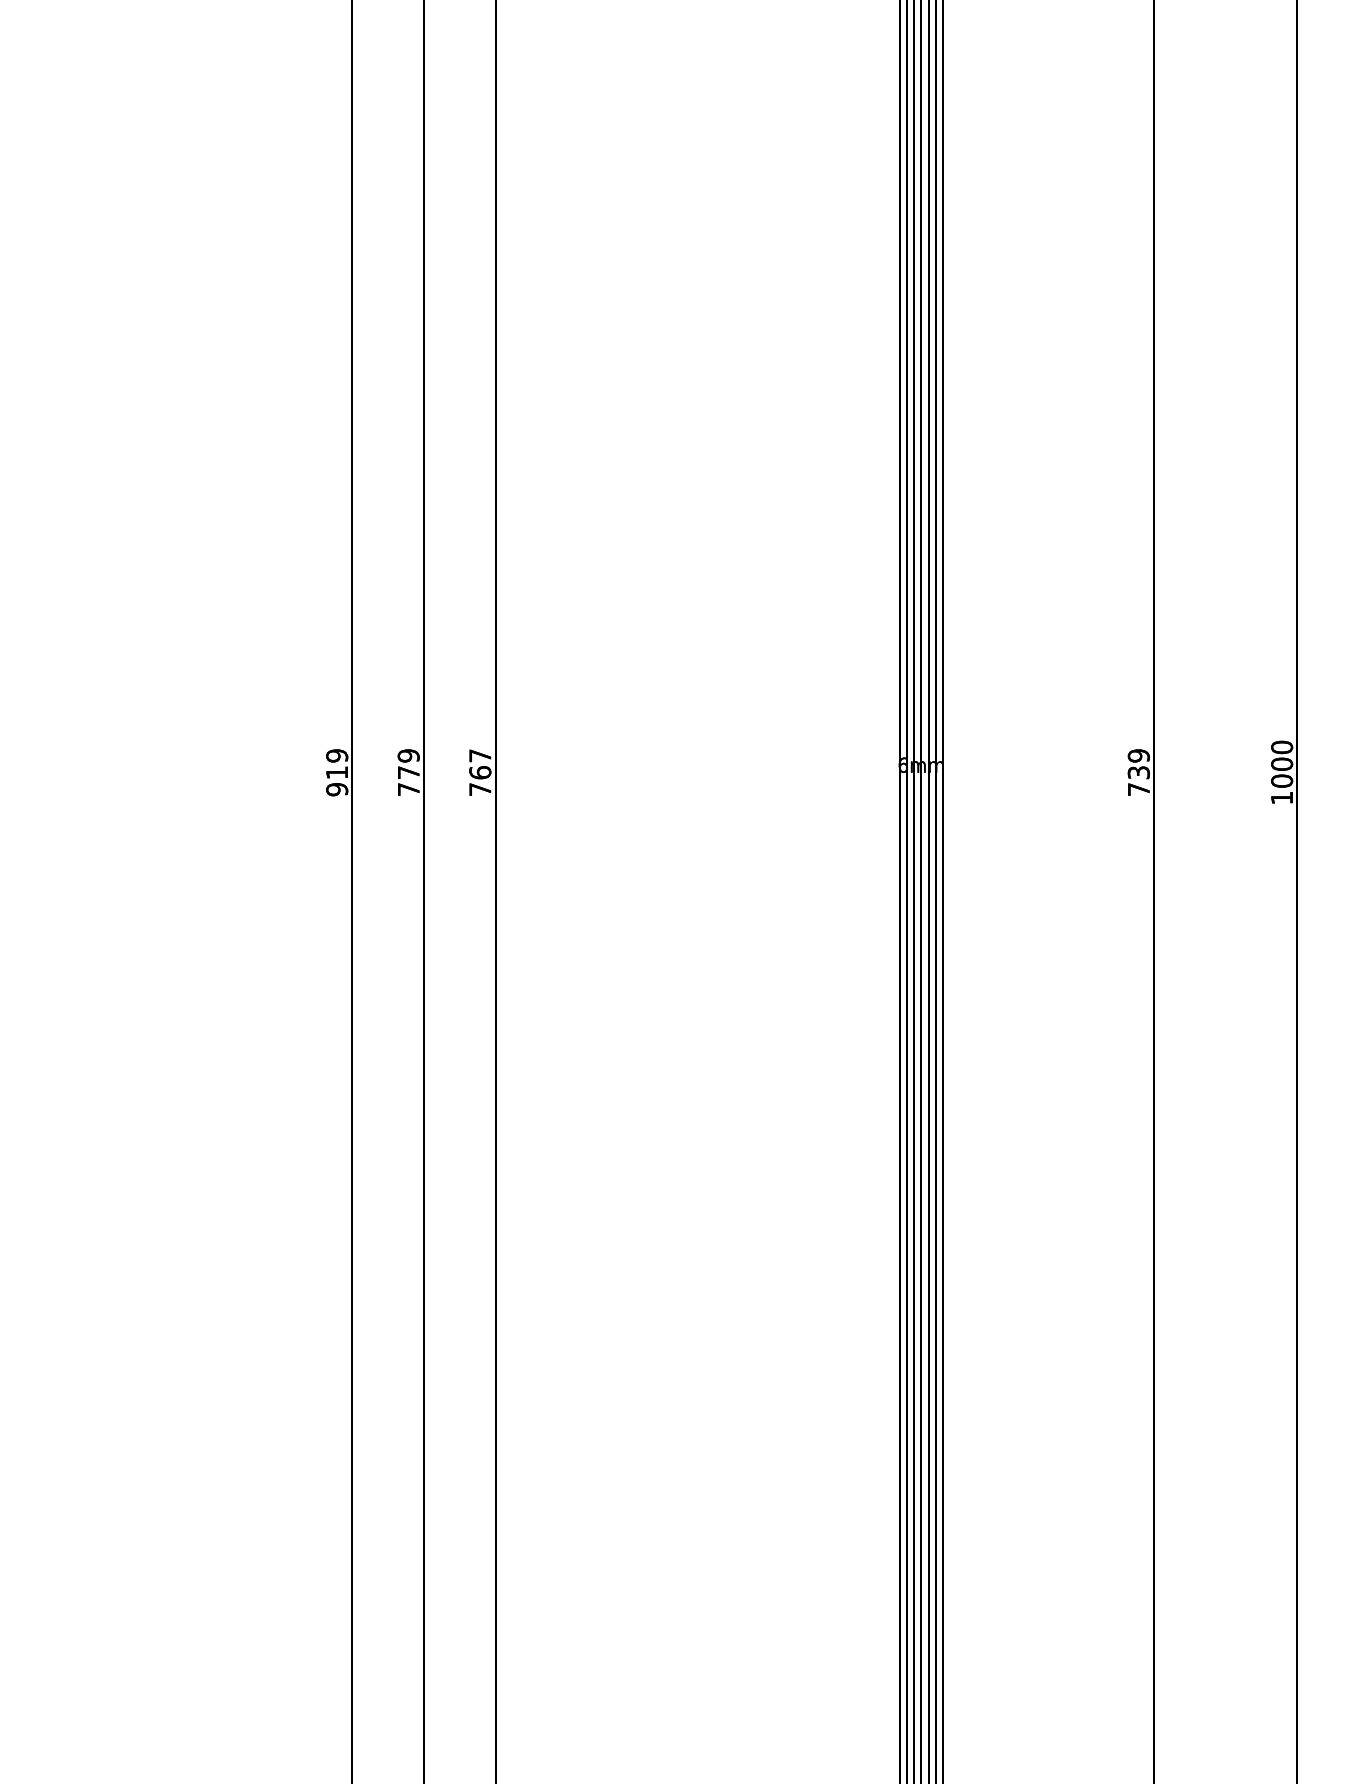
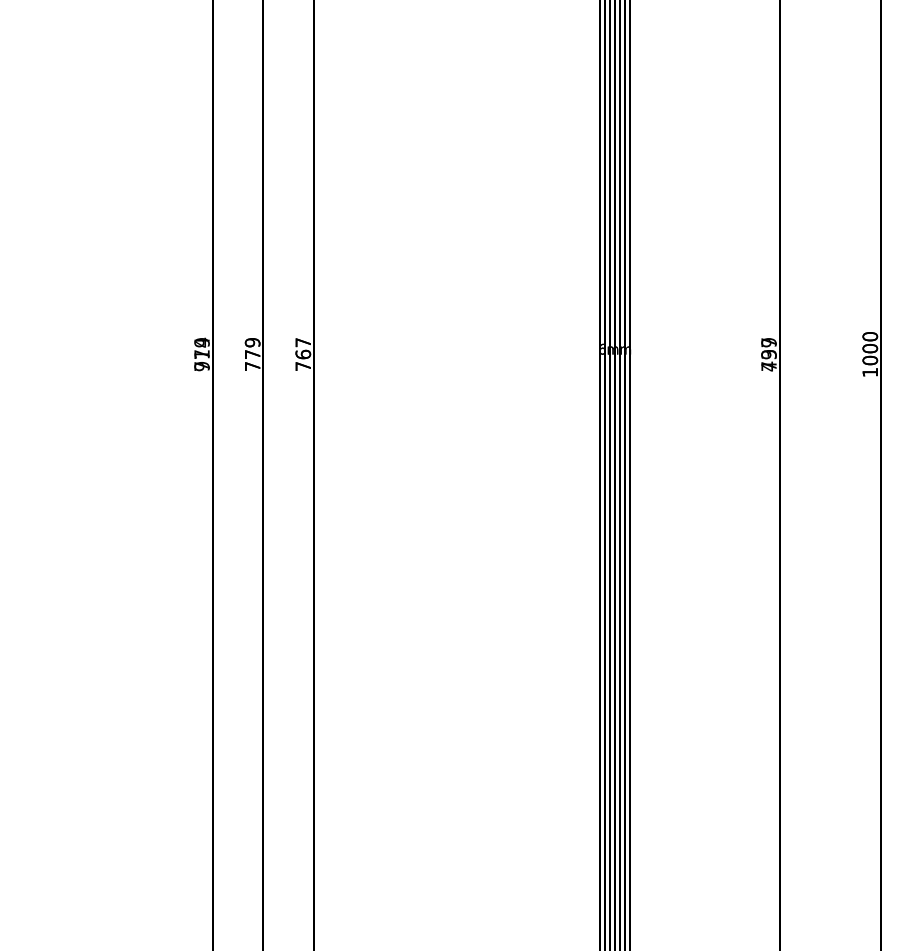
text: (337, 772) -> (202, 354), 919 -> 774
text: (1138, 772) -> (768, 354), 739 -> 497

